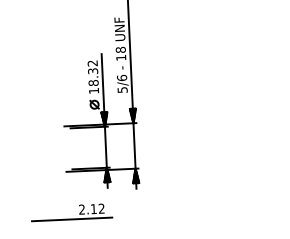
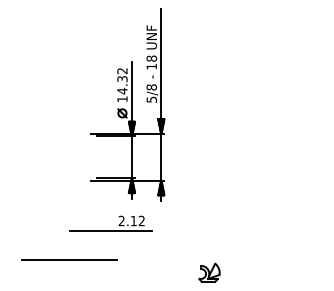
text: (121, 78) -> (151, 87), 5/6 -> 5/8
text: (93, 83) -> (122, 91), 18.32 -> 14.32
part: (71, 219) -> (110, 230), moved

